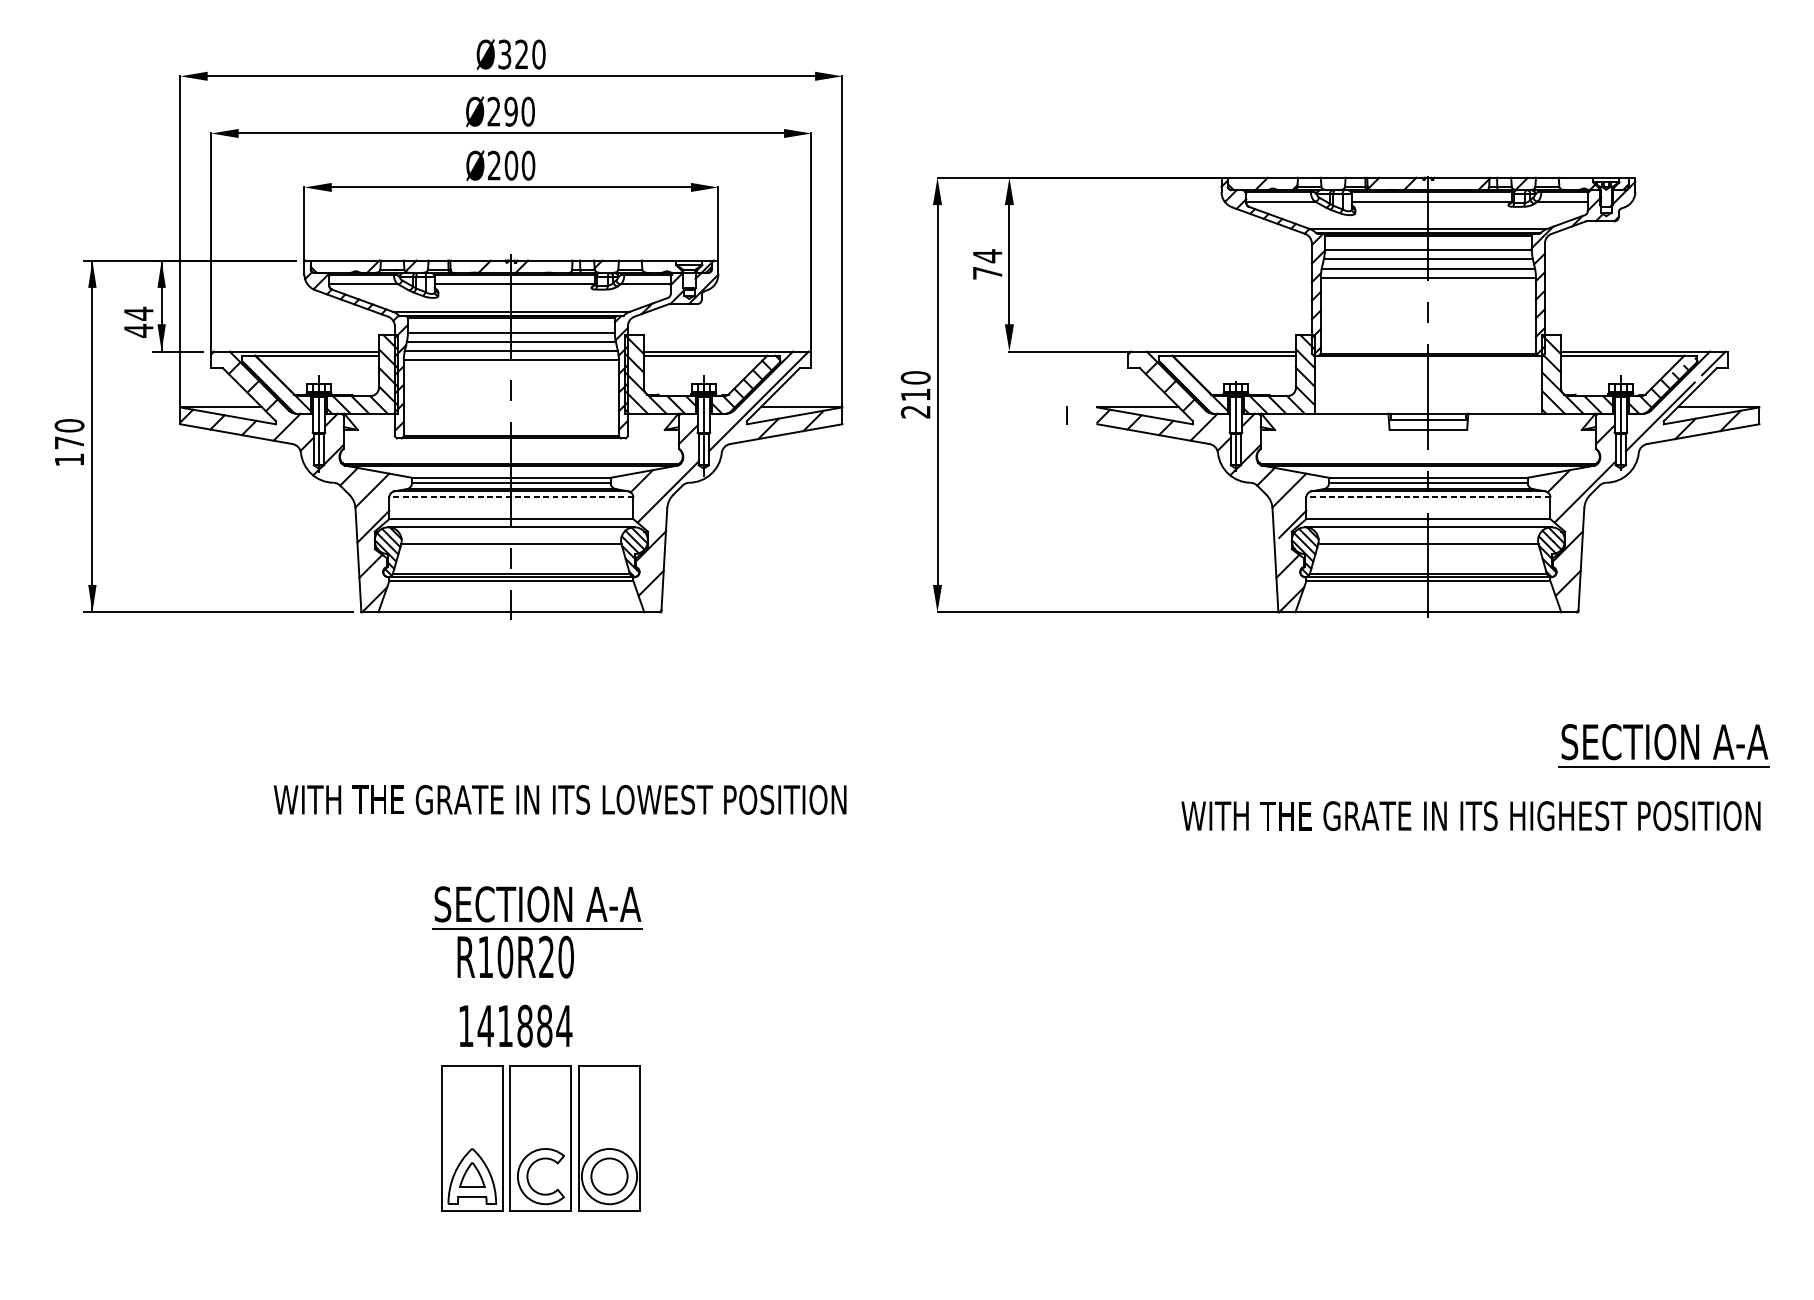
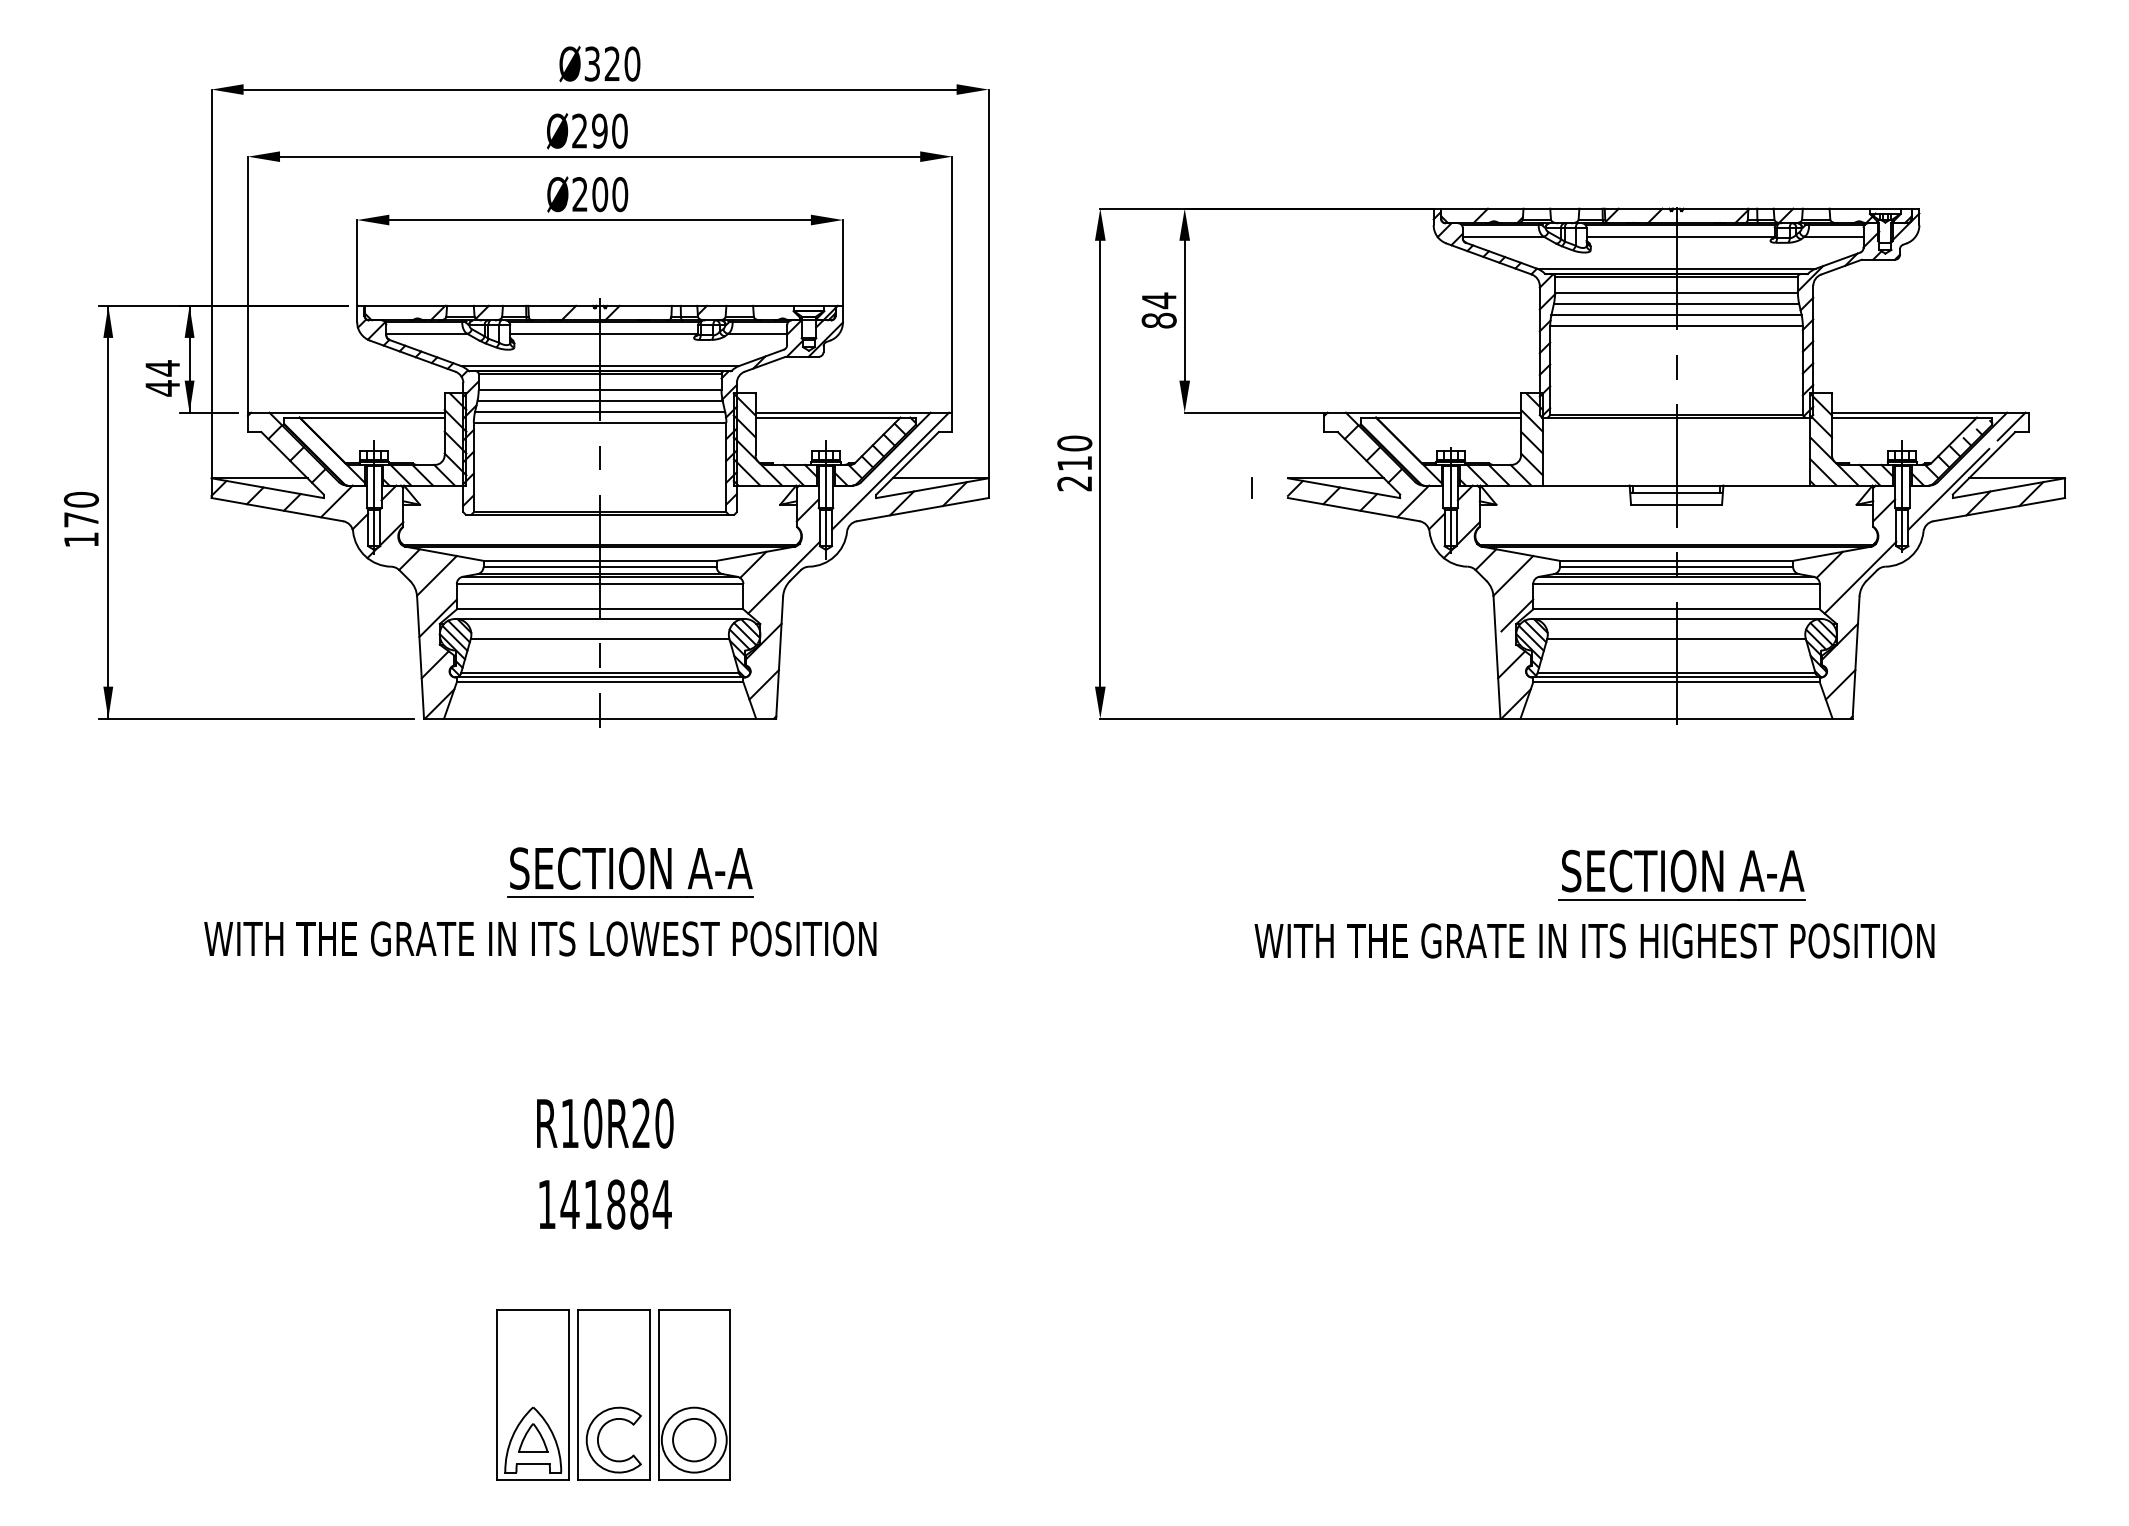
text: (987, 273) -> (1158, 320), 74 -> 84
line: (510, 497) -> (599, 583), dashed -> solid
line: (1428, 497) -> (1676, 583), dashed -> solid
part: (1663, 744) -> (1681, 874), moved
text: (560, 799) -> (540, 938), moved
text: (1470, 815) -> (1594, 940), moved
part: (537, 907) -> (630, 872), moved
part: (540, 1137) -> (613, 1394), moved

